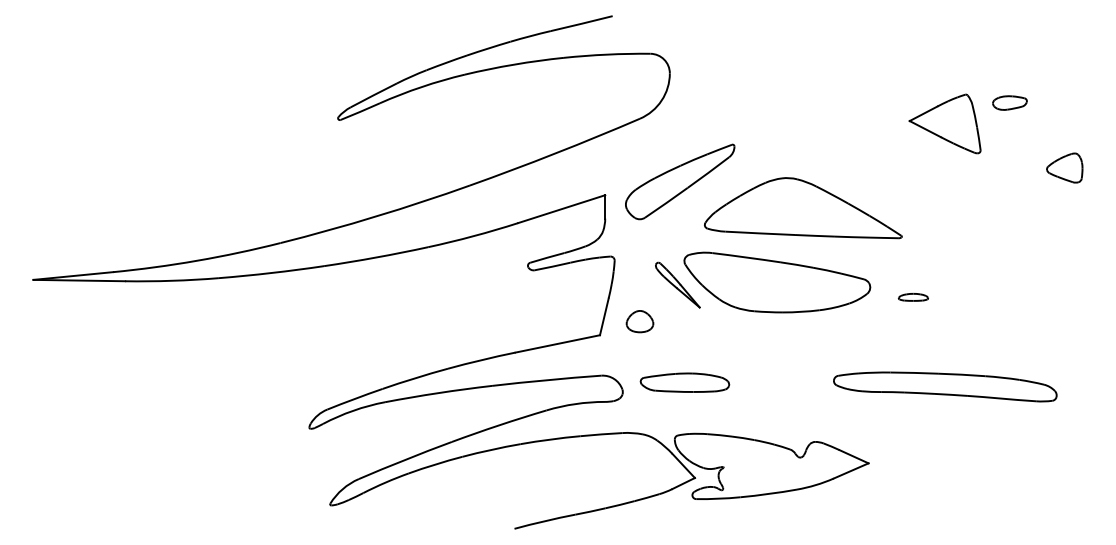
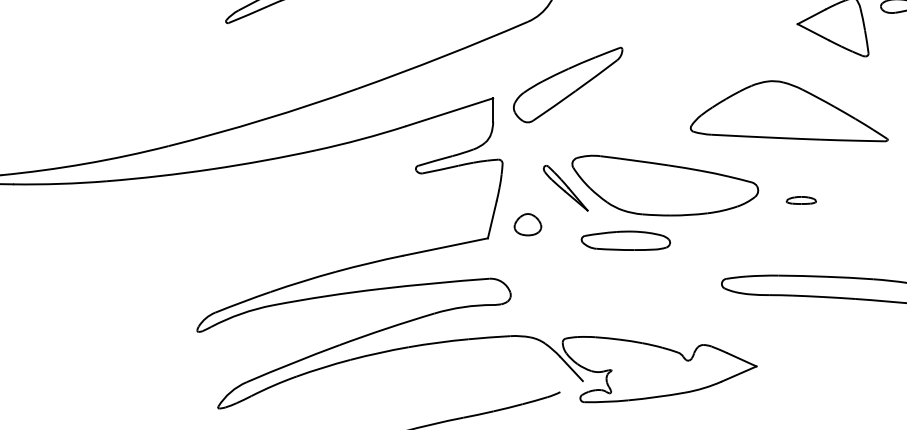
part: (803, 208) -> (789, 111), moved
part: (684, 382) -> (625, 240), moved
line: (683, 483) -> (571, 386), removed

